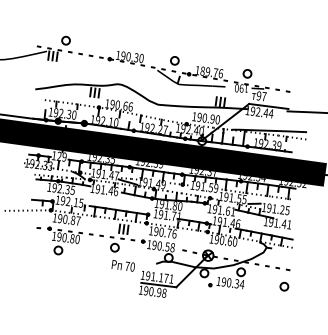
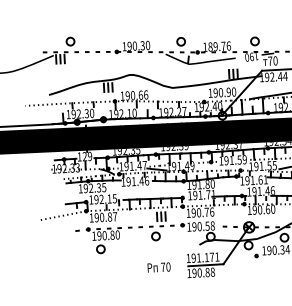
text: (261, 96) -> (272, 61), 97 -> 70
line: (25, 97) -> (40, 104), added
text: (122, 265) -> (158, 267), moved
text: (158, 292) -> (206, 272), 190.98 -> 190.88

